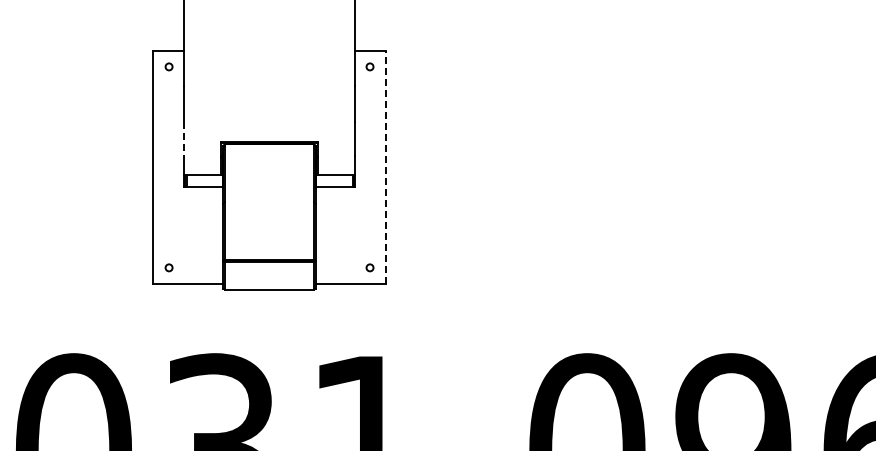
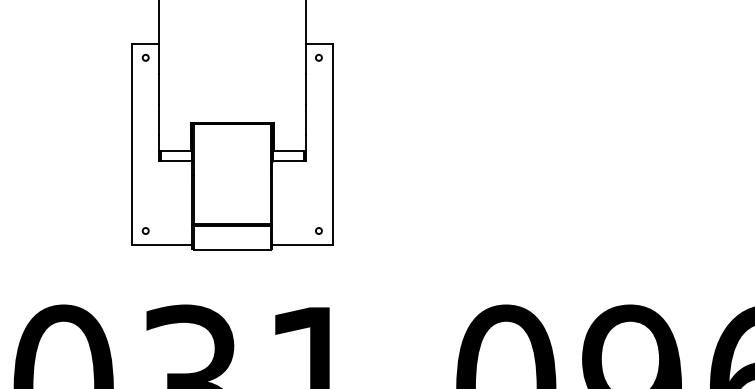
line: (184, 139) -> (159, 120), dashed -> solid
line: (386, 167) -> (333, 144), dashed -> solid

